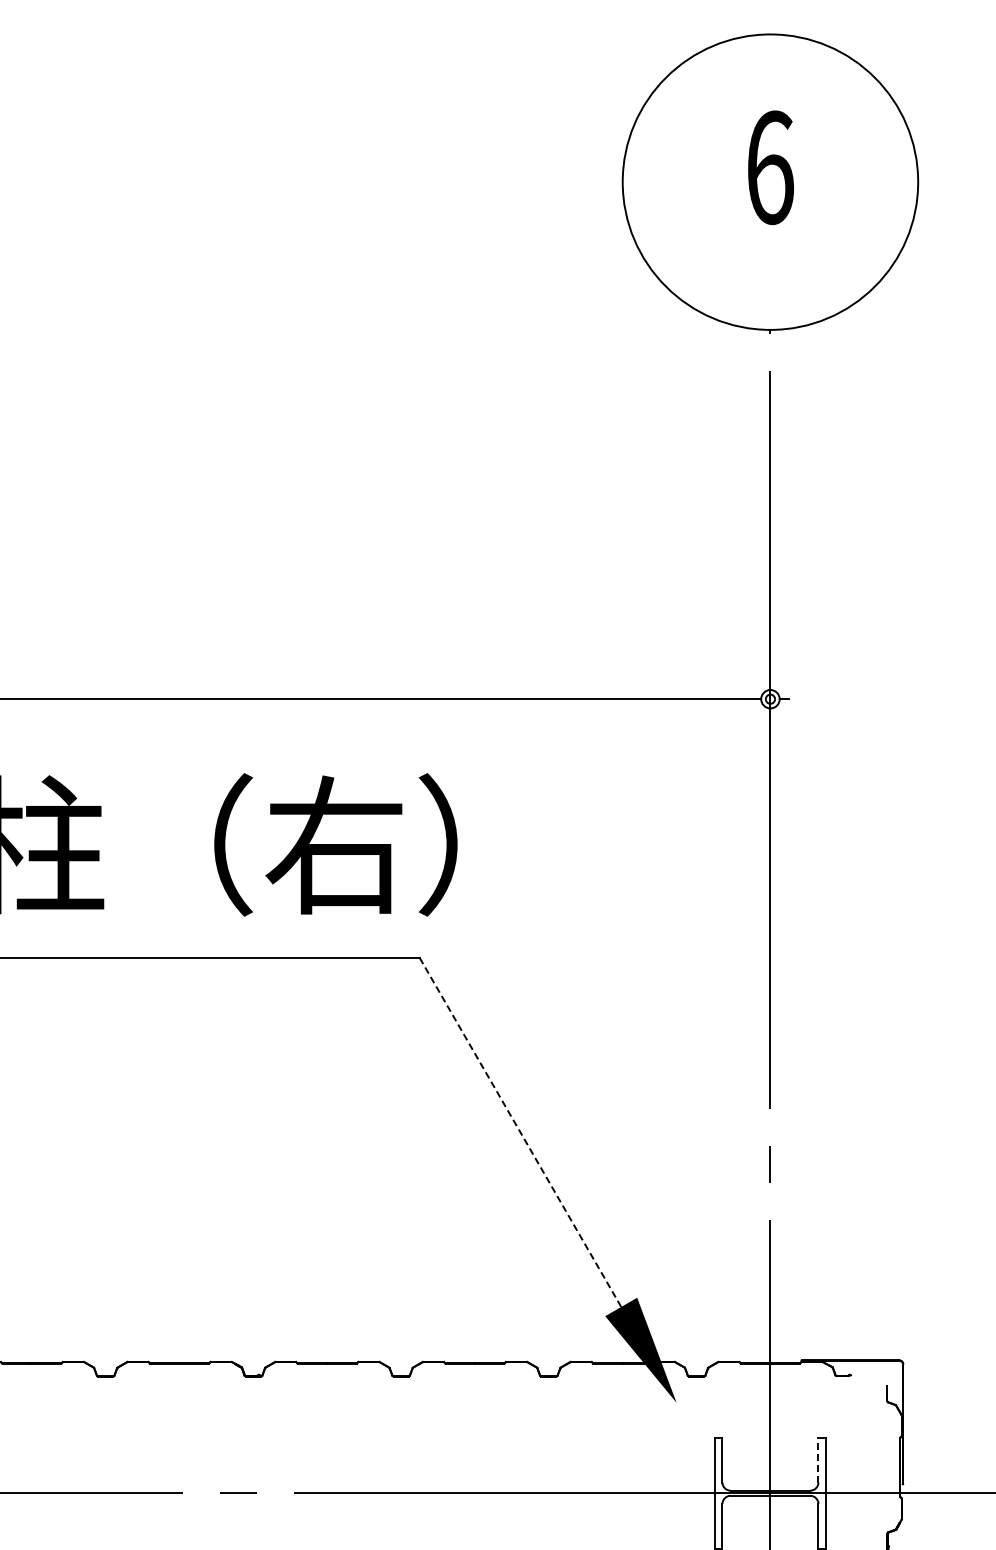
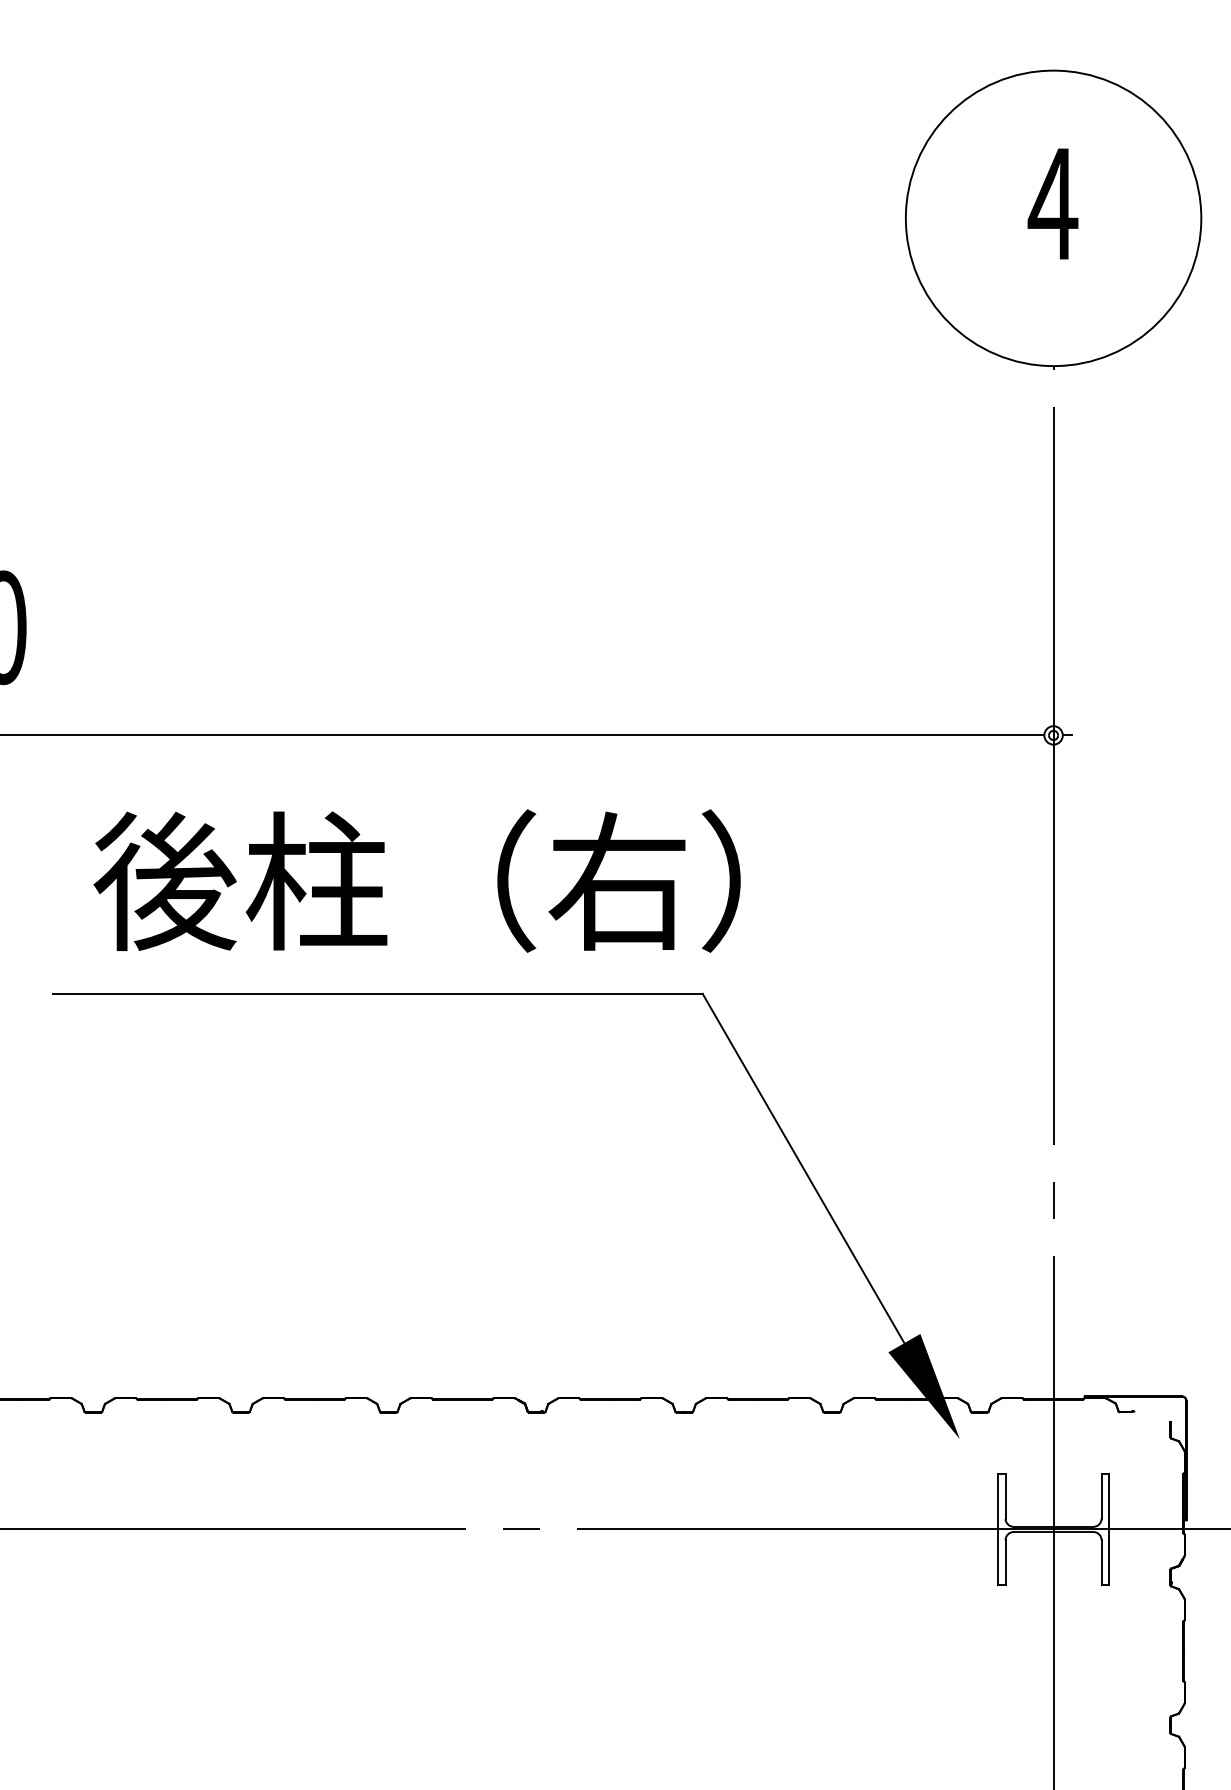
text: (769, 167) -> (1052, 203), 6 -> 4
line: (520, 1132) -> (803, 1168), dashed -> solid
line: (818, 1459) -> (1101, 1495), dashed -> solid

